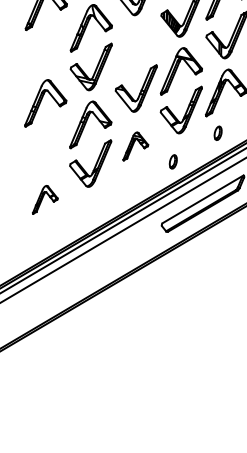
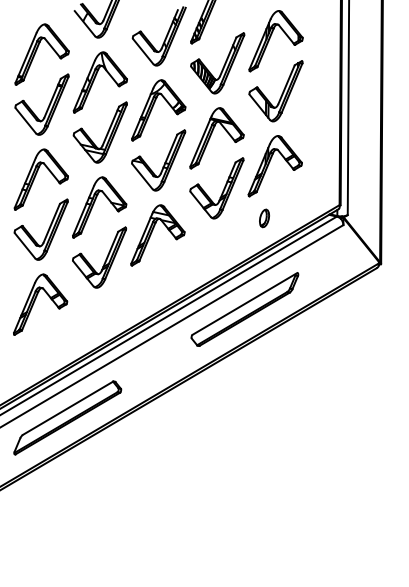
part: (50, 47) -> (47, 107), added
part: (136, 49) -> (158, 110), added
part: (49, 144) -> (46, 232), added
part: (135, 146) -> (157, 235), size x1.67
part: (173, 161) -> (206, 255), removed
part: (45, 199) -> (40, 304), size x1.67
part: (65, 287) -> (67, 417), added

